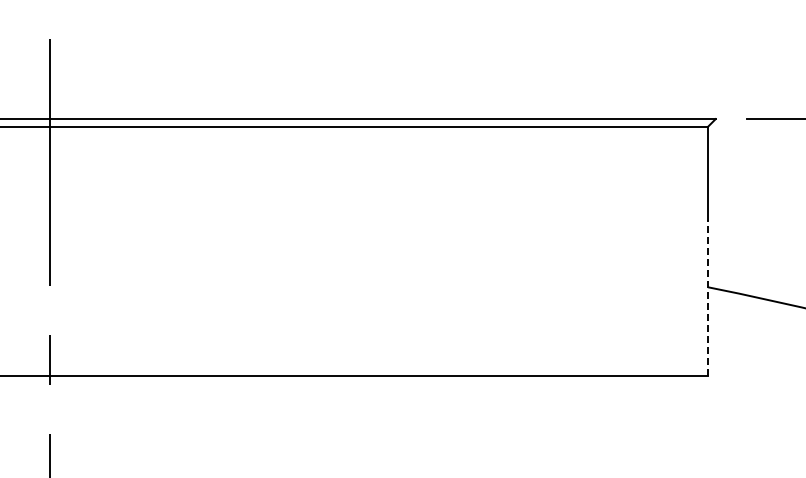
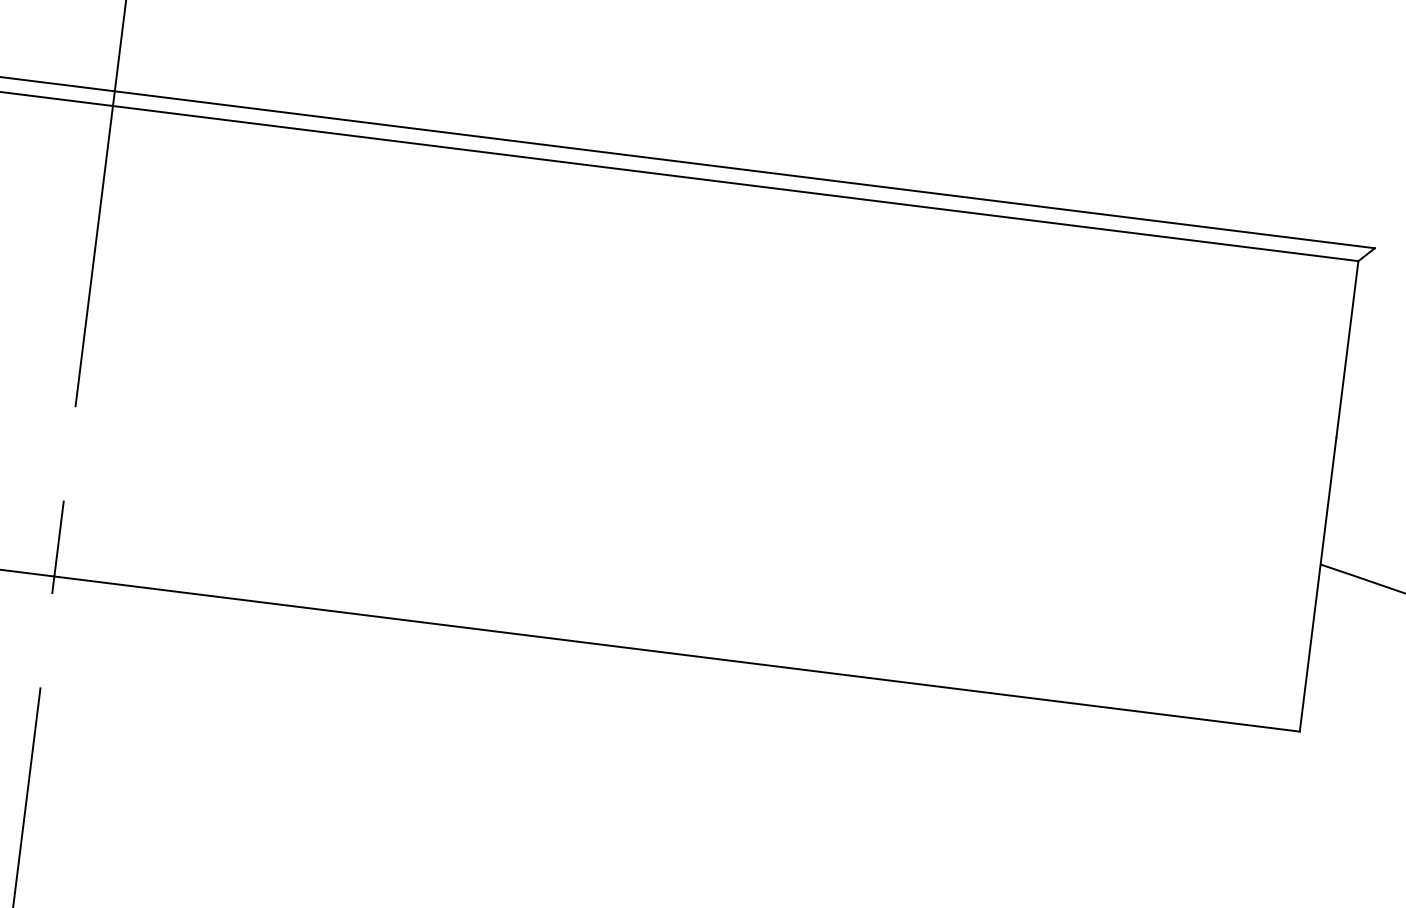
line: (707, 297) -> (1317, 583), dashed -> solid

